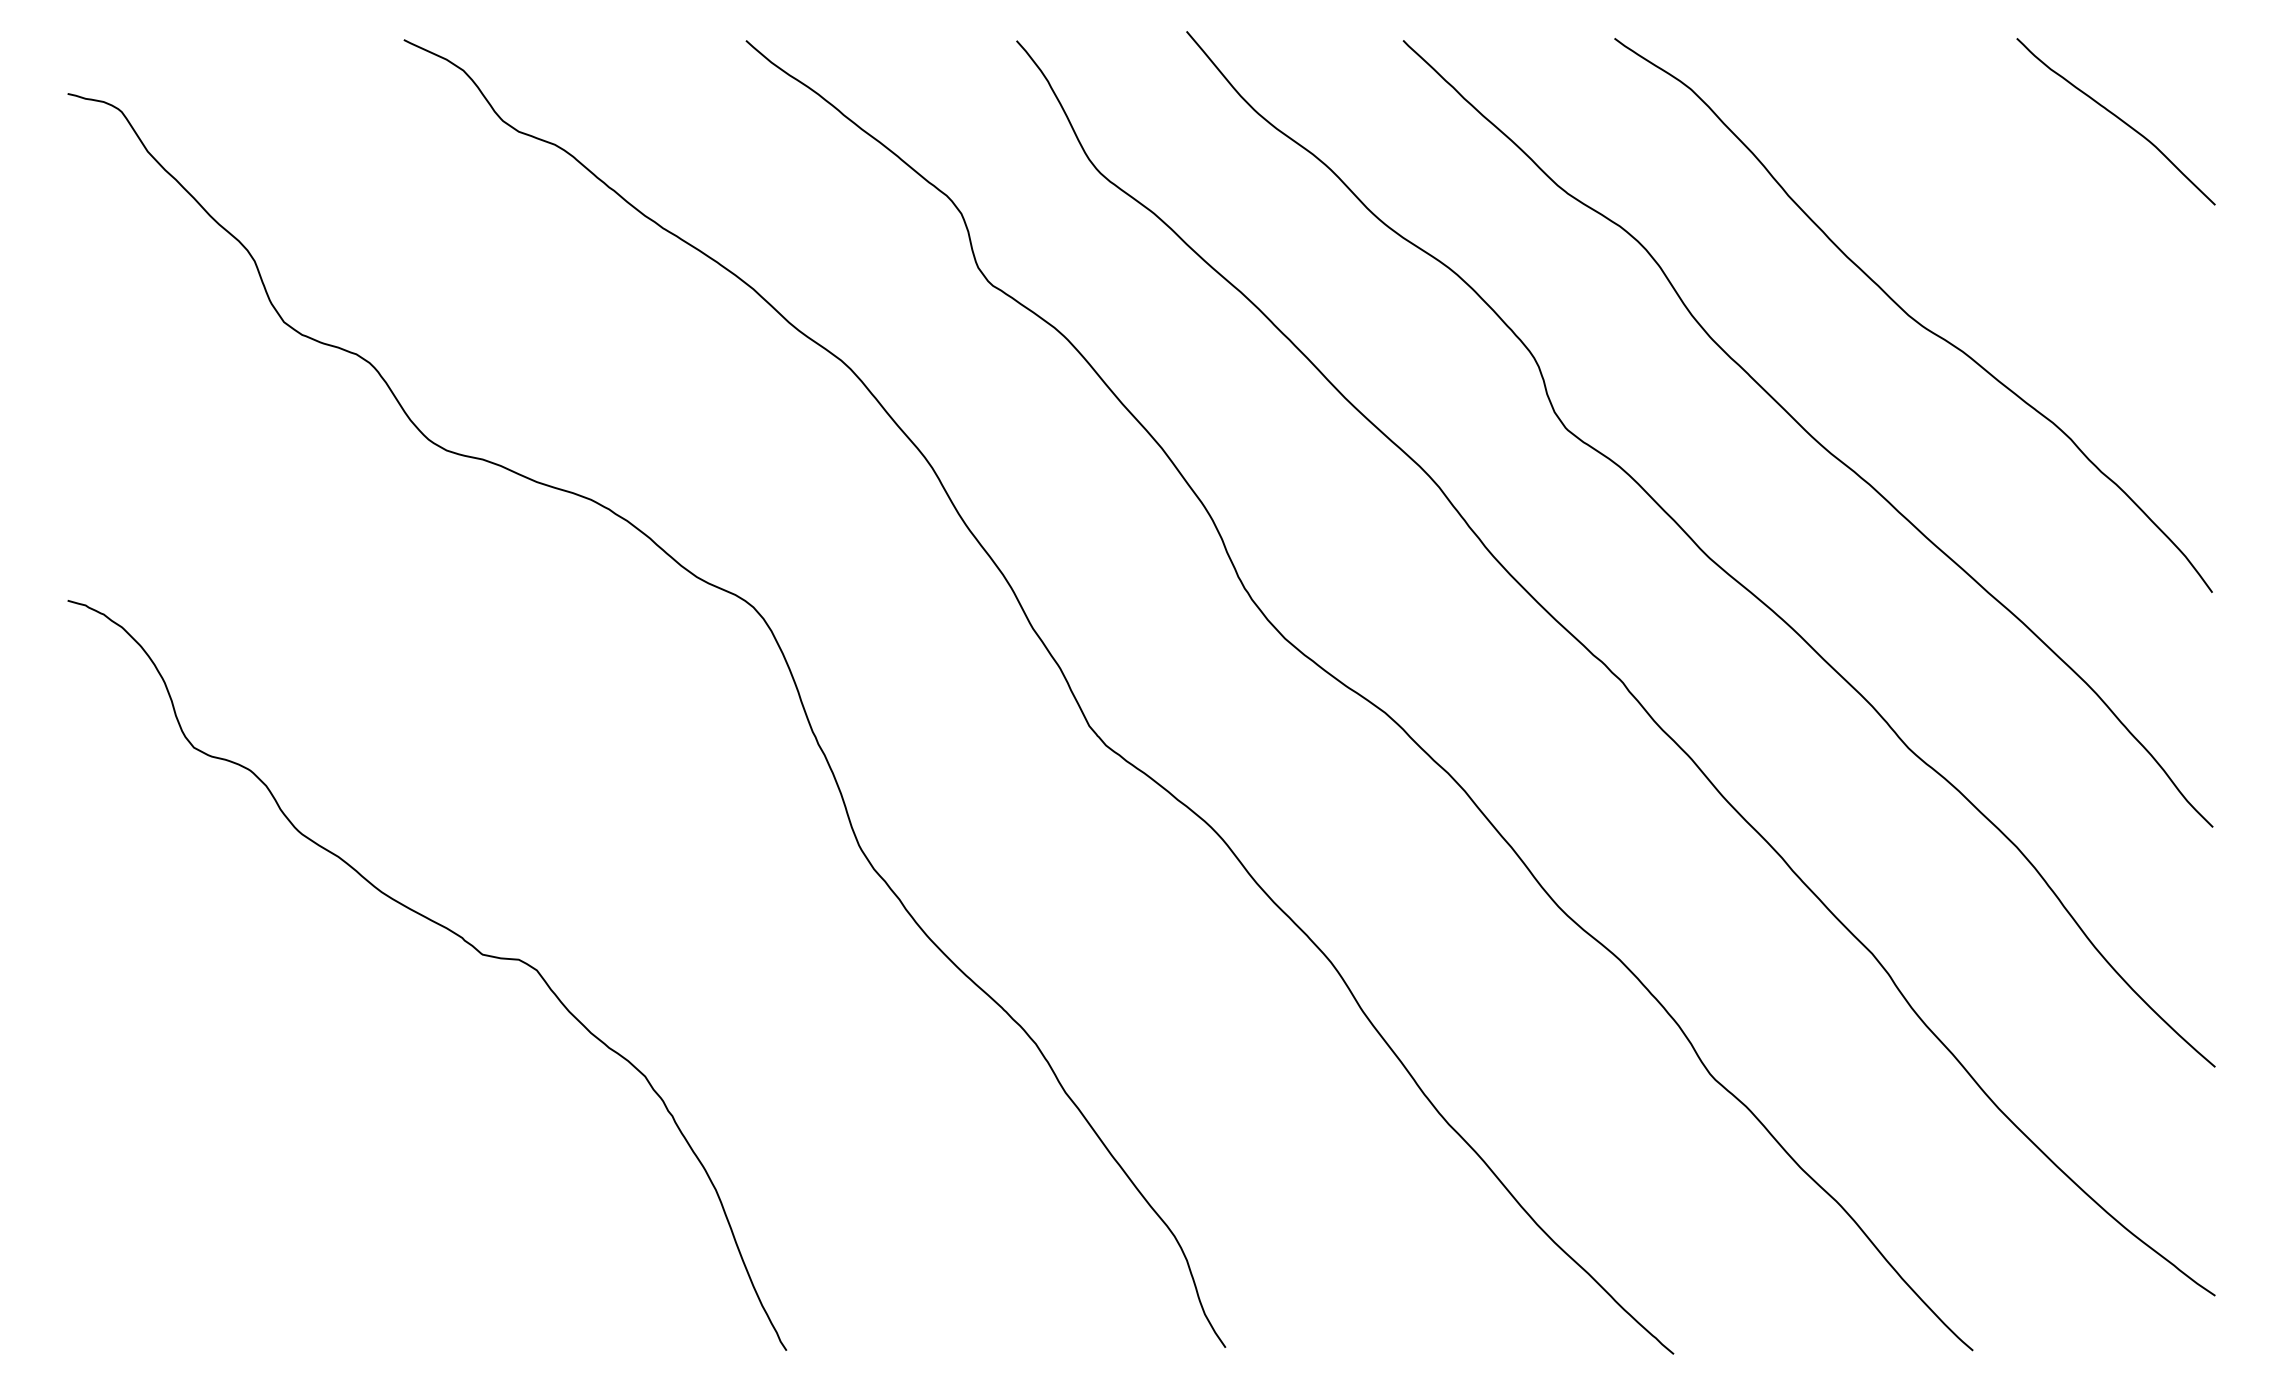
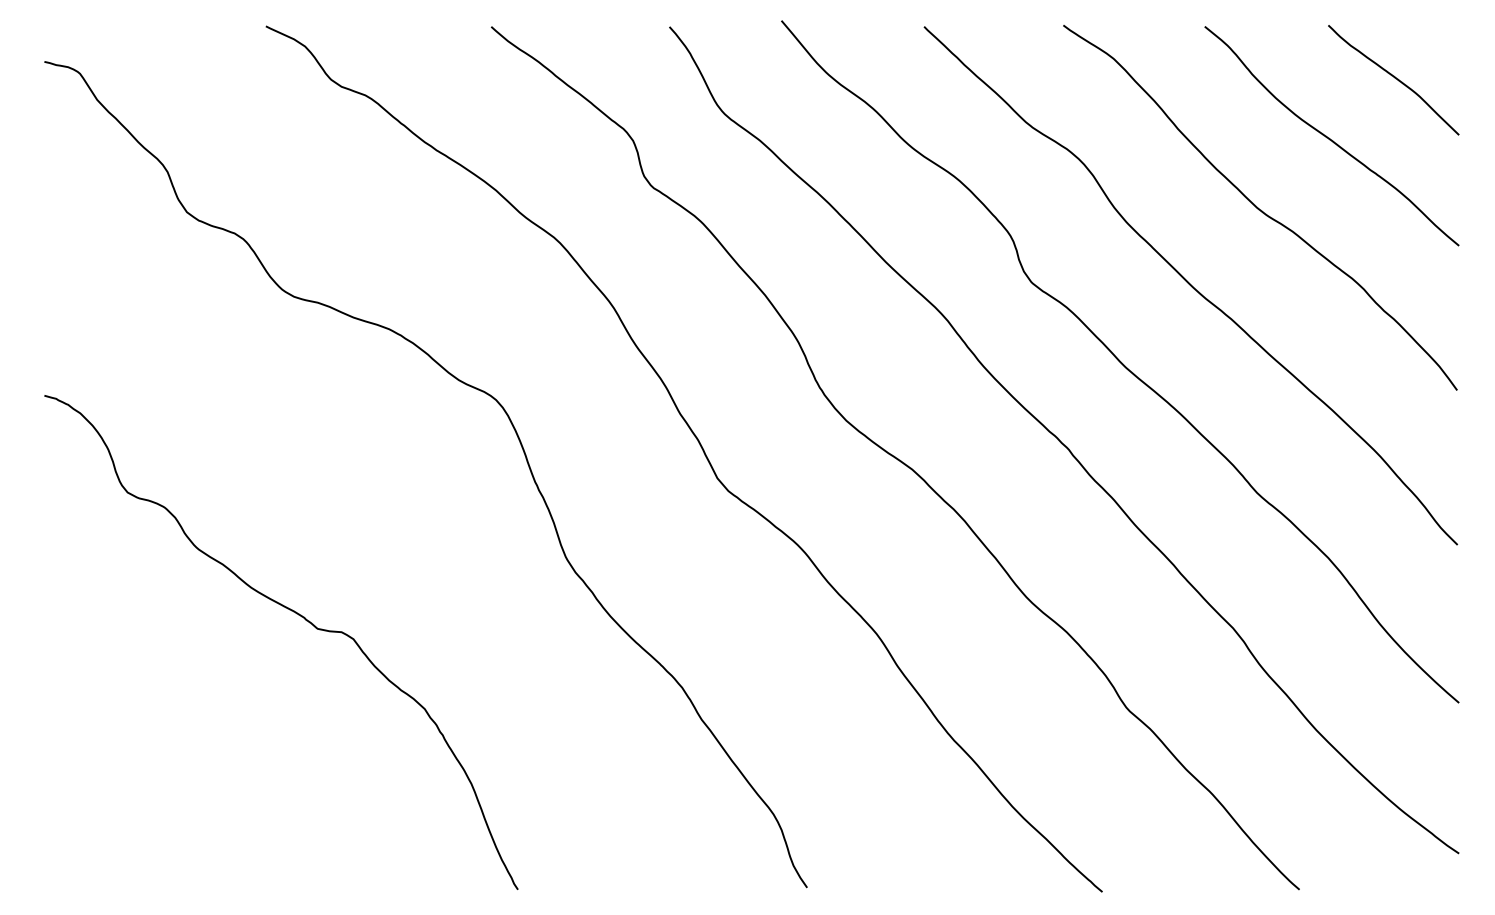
curve: (2018, 208) -> (1329, 137), added

